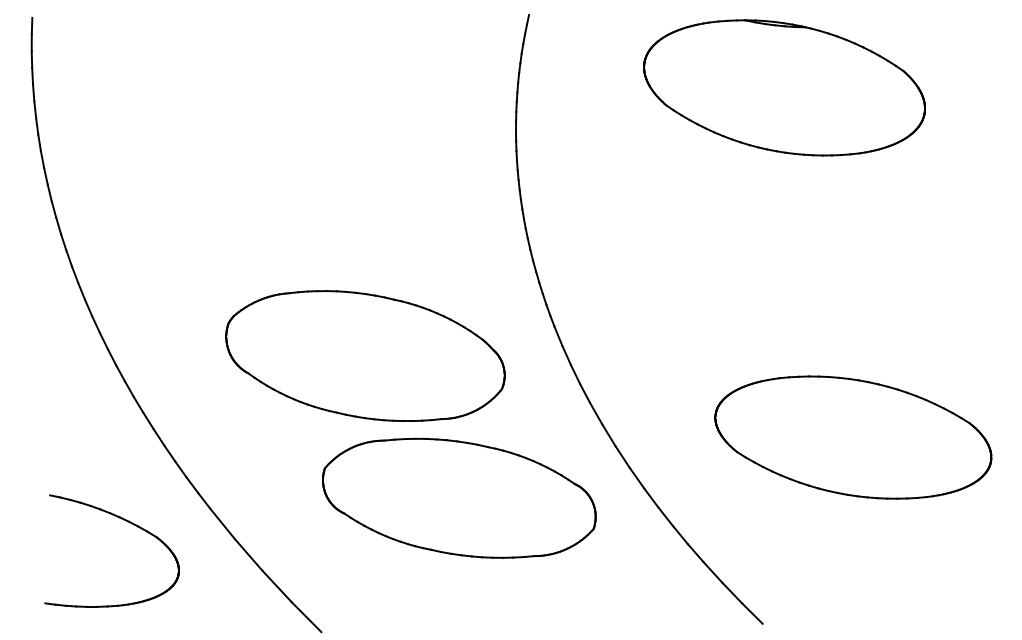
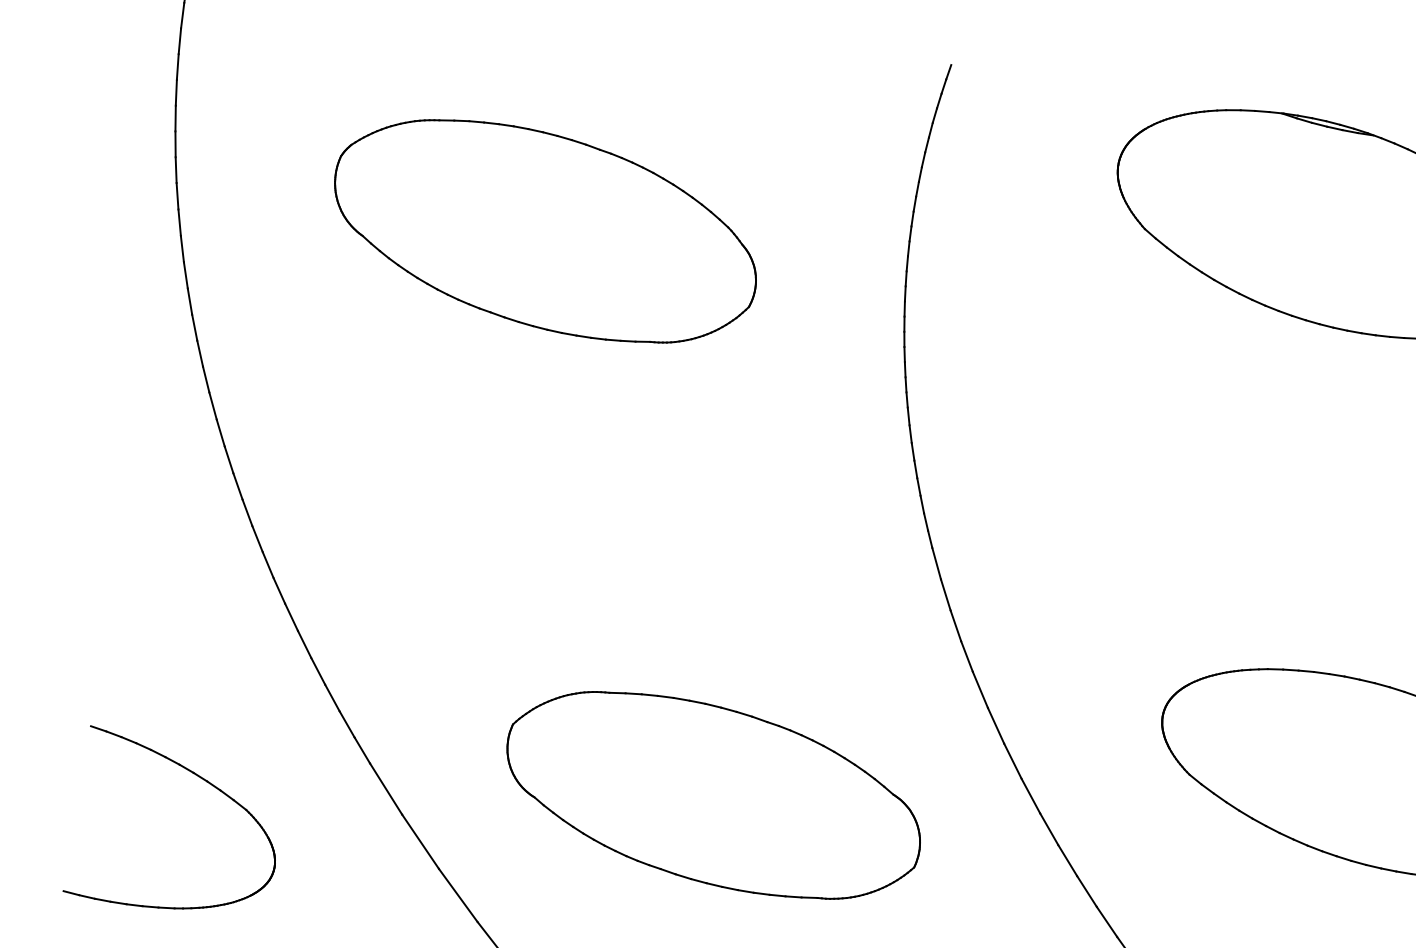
part: (365, 355) -> (545, 230), moved
part: (459, 497) -> (714, 794), moved
part: (125, 521) -> (201, 780), moved

